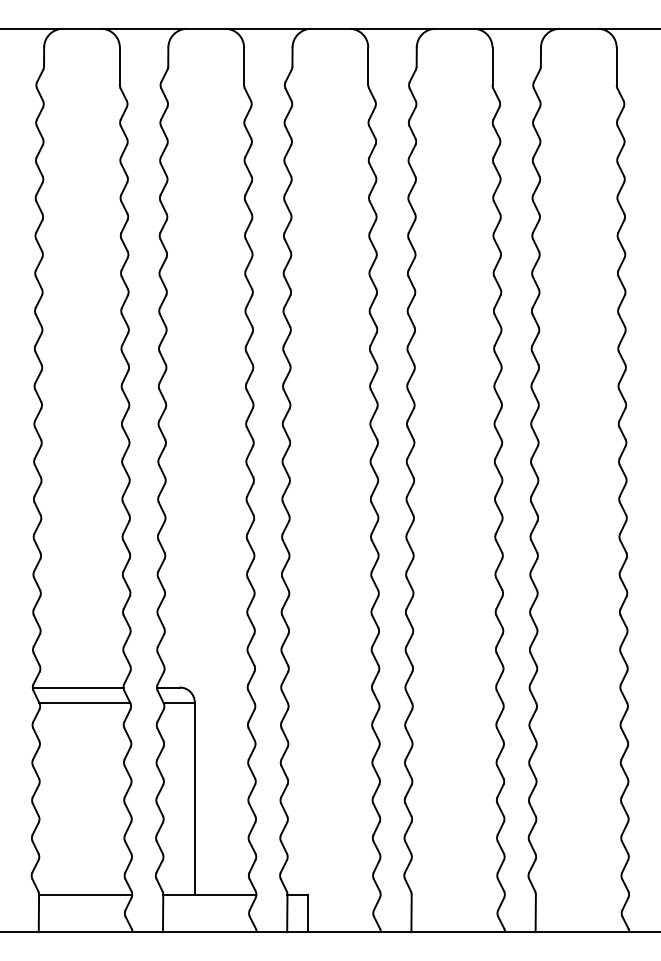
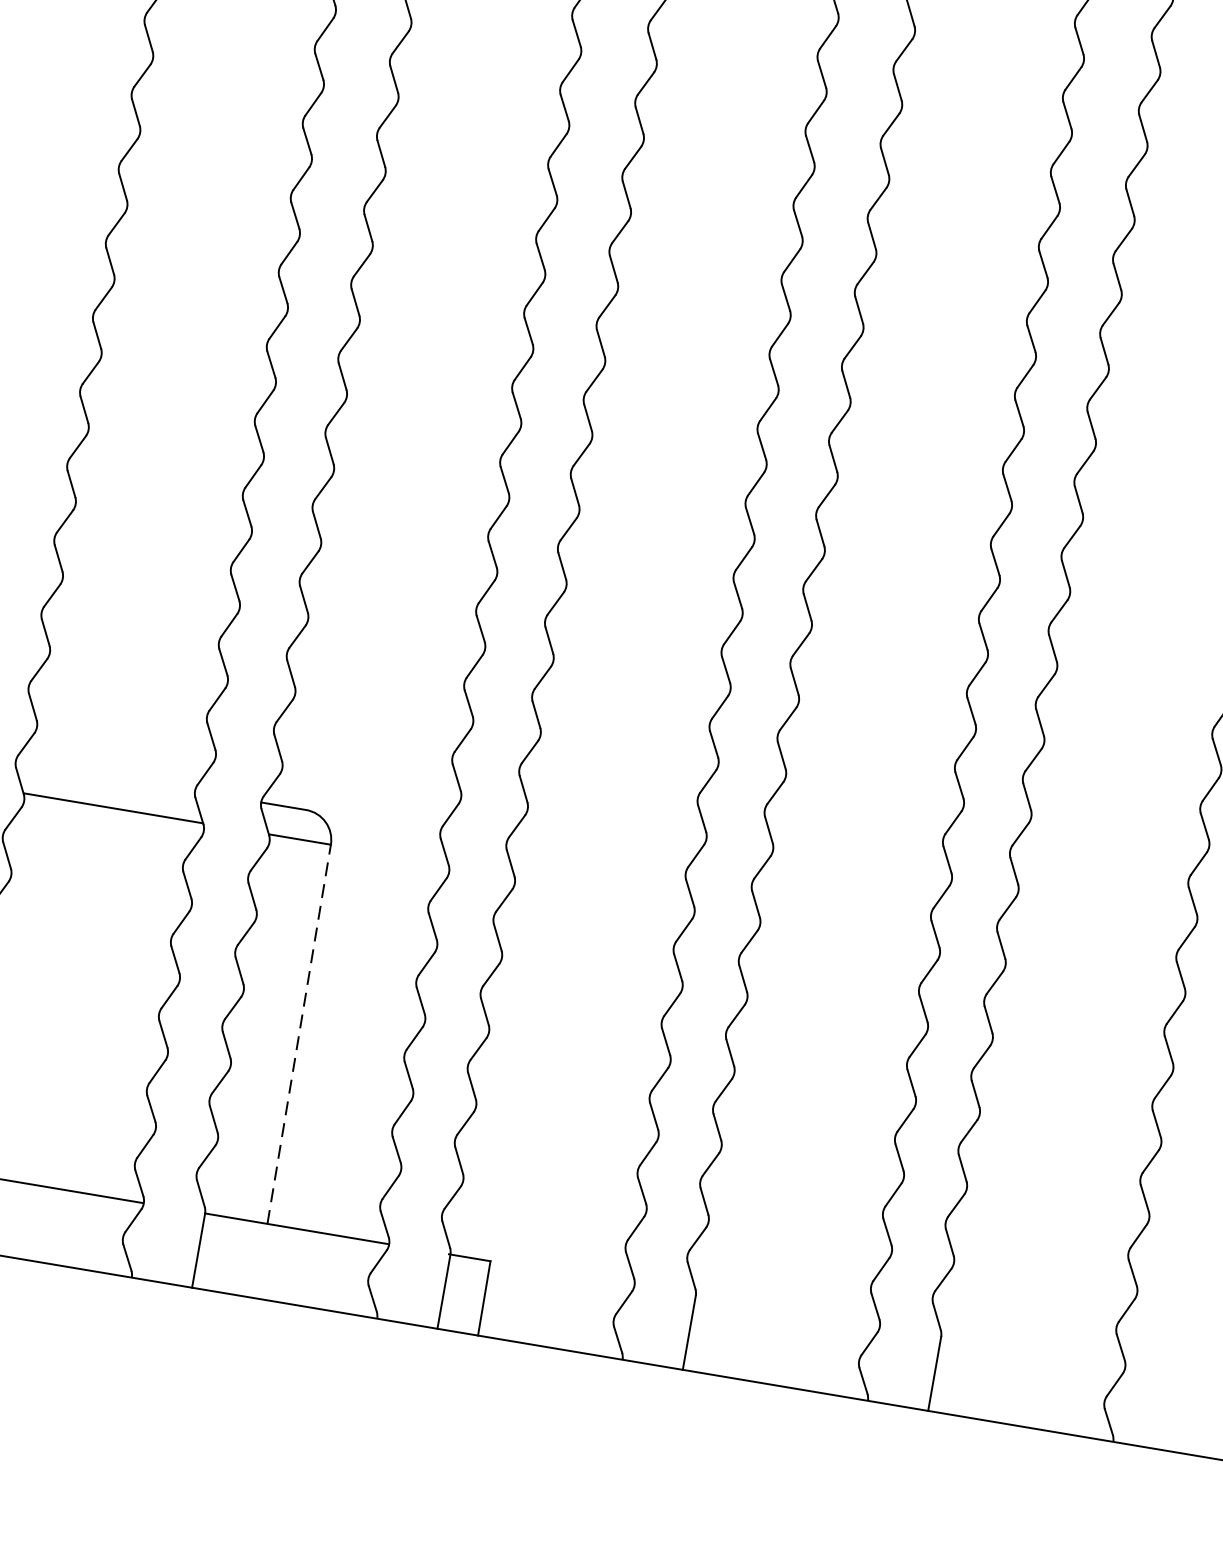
line: (77, 687) -> (104, 776), removed
line: (194, 798) -> (298, 1034), solid -> dashed

